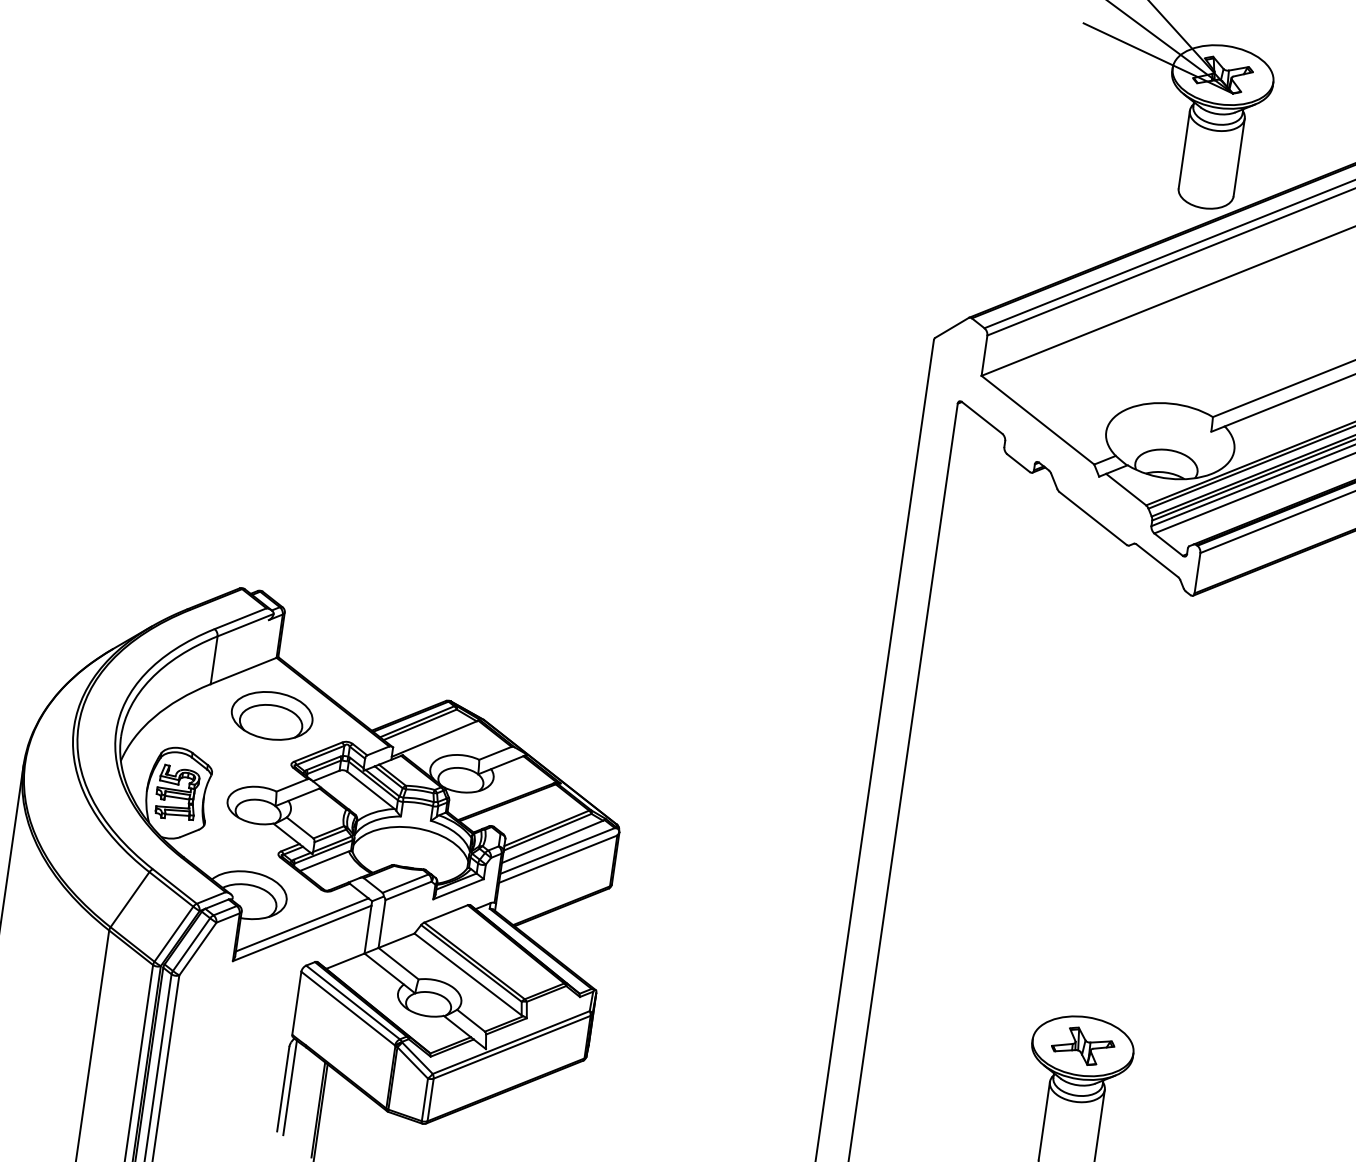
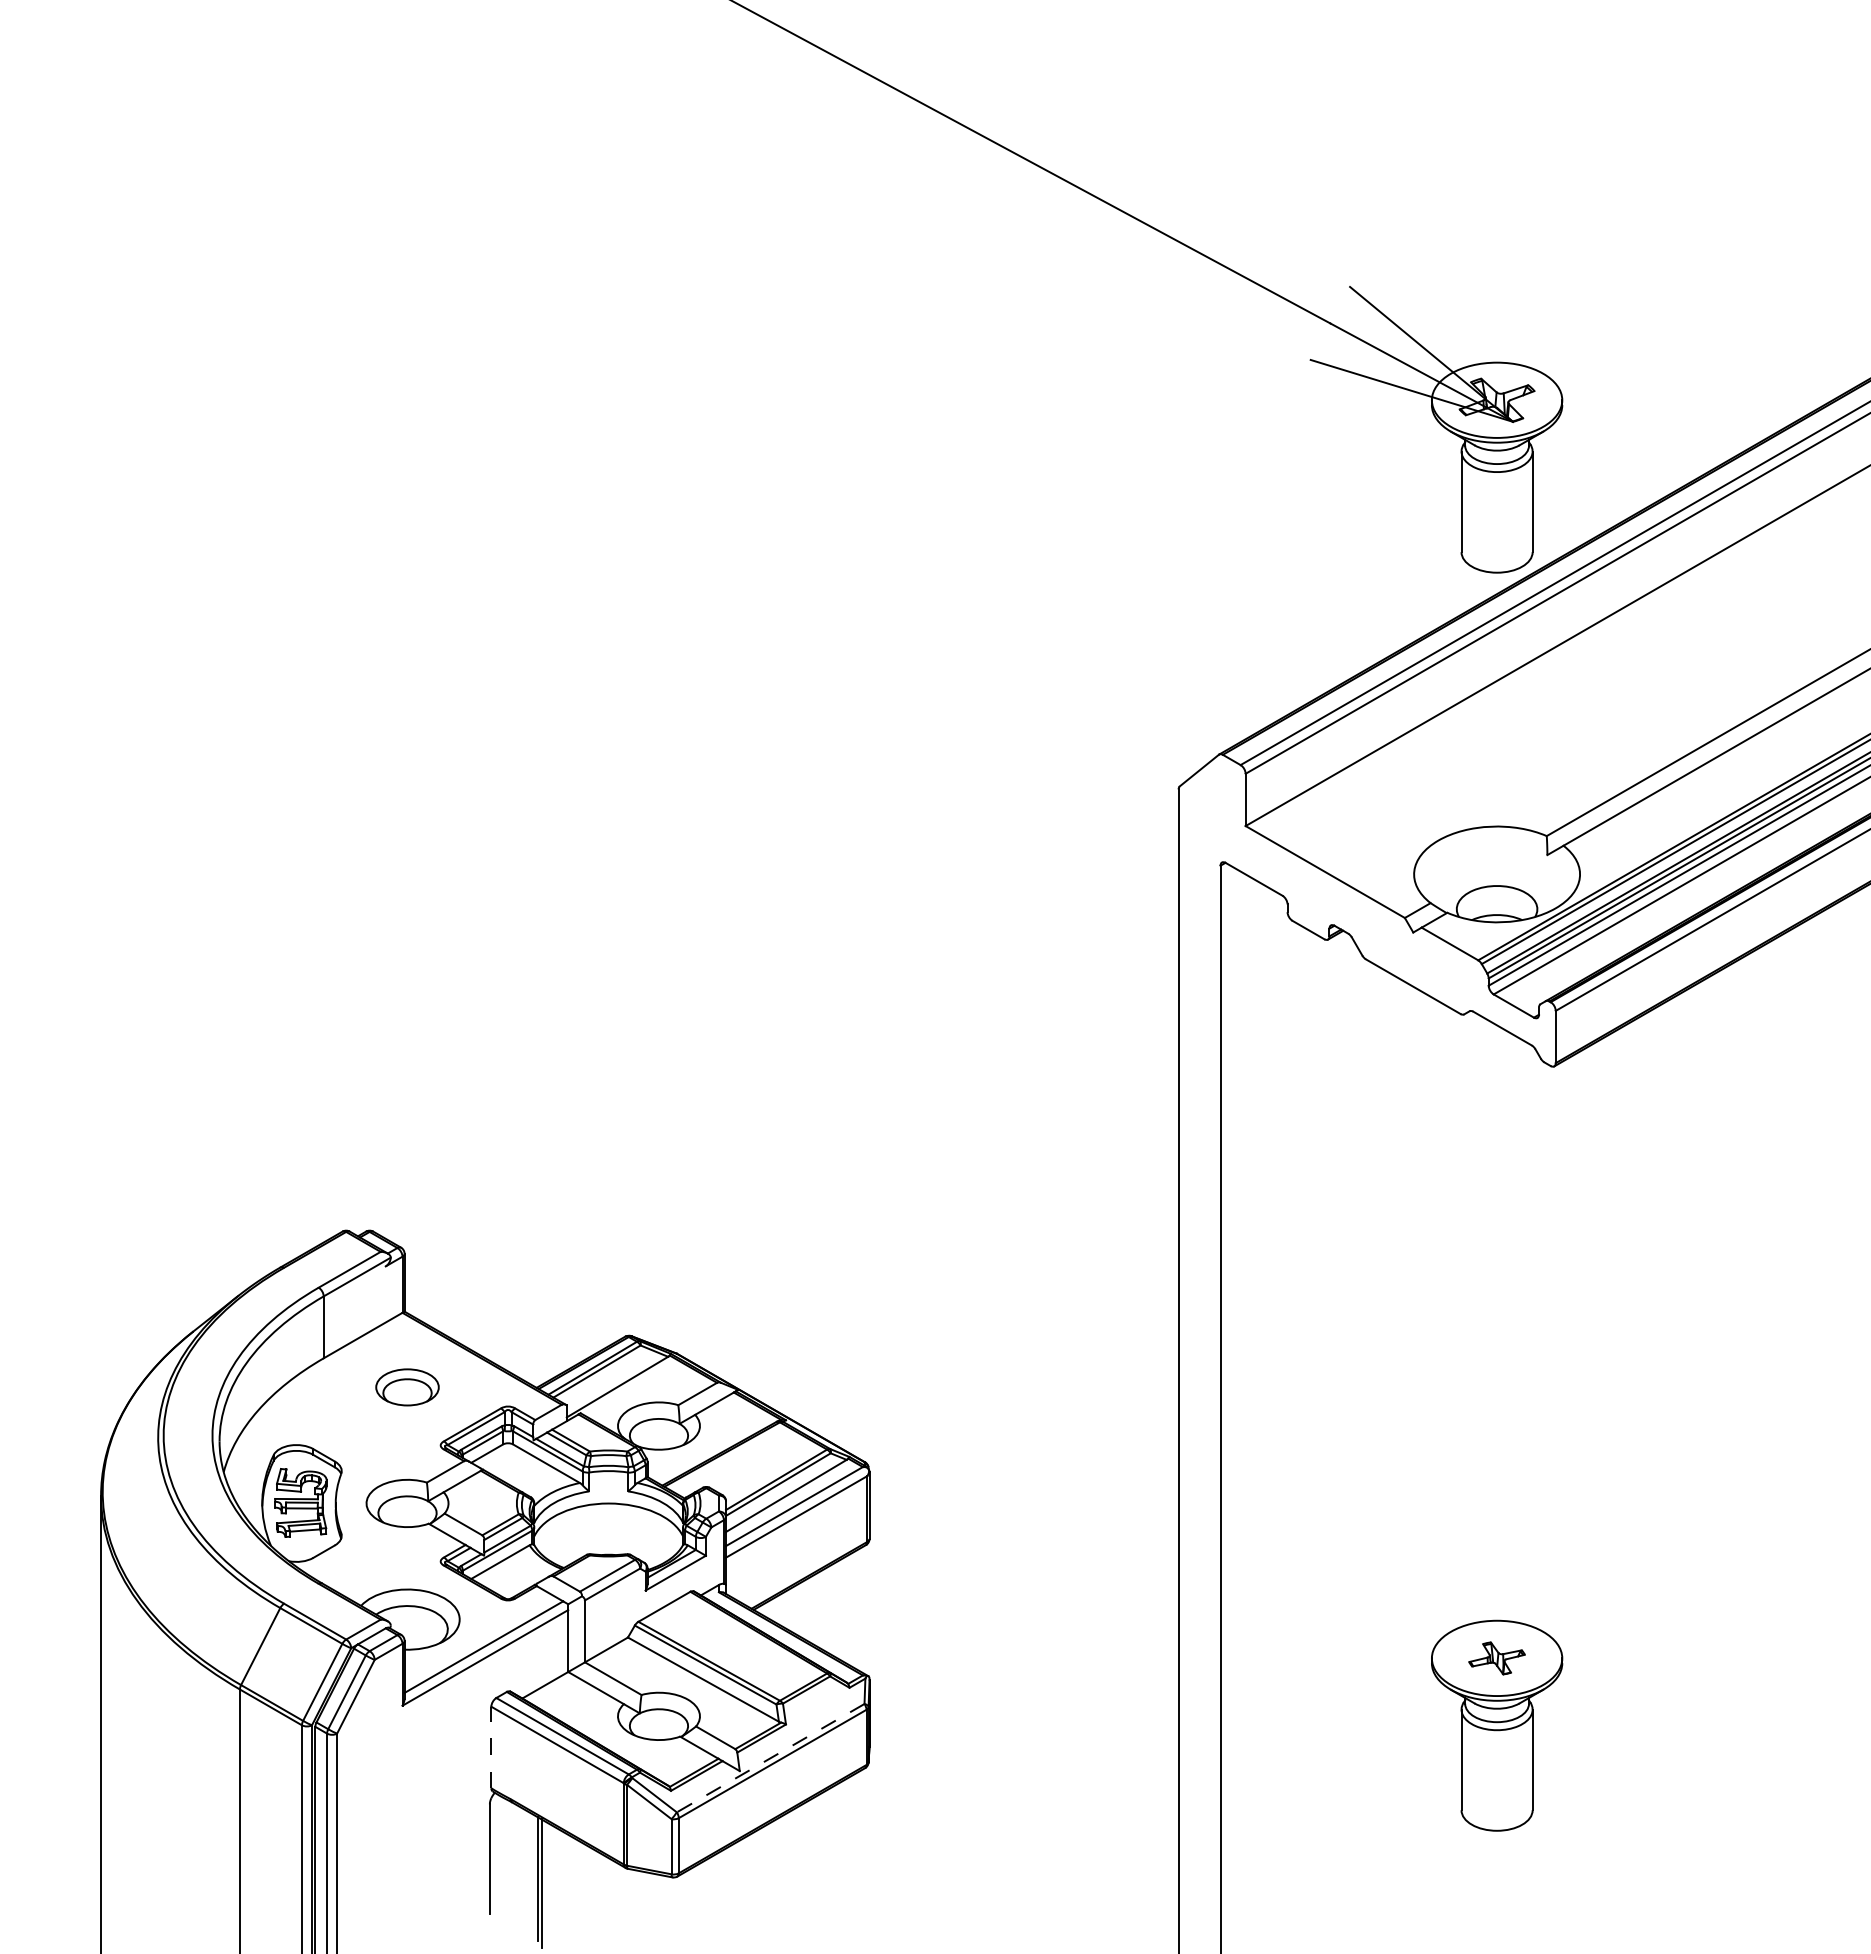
part: (272, 716) -> (407, 1387), size x0.6
line: (296, 1003) -> (491, 1747), solid -> dashed
line: (511, 1042) -> (770, 1758), solid -> dashed
part: (1082, 1046) -> (1496, 1658), size x0.7
line: (290, 1087) -> (498, 1855), removed

